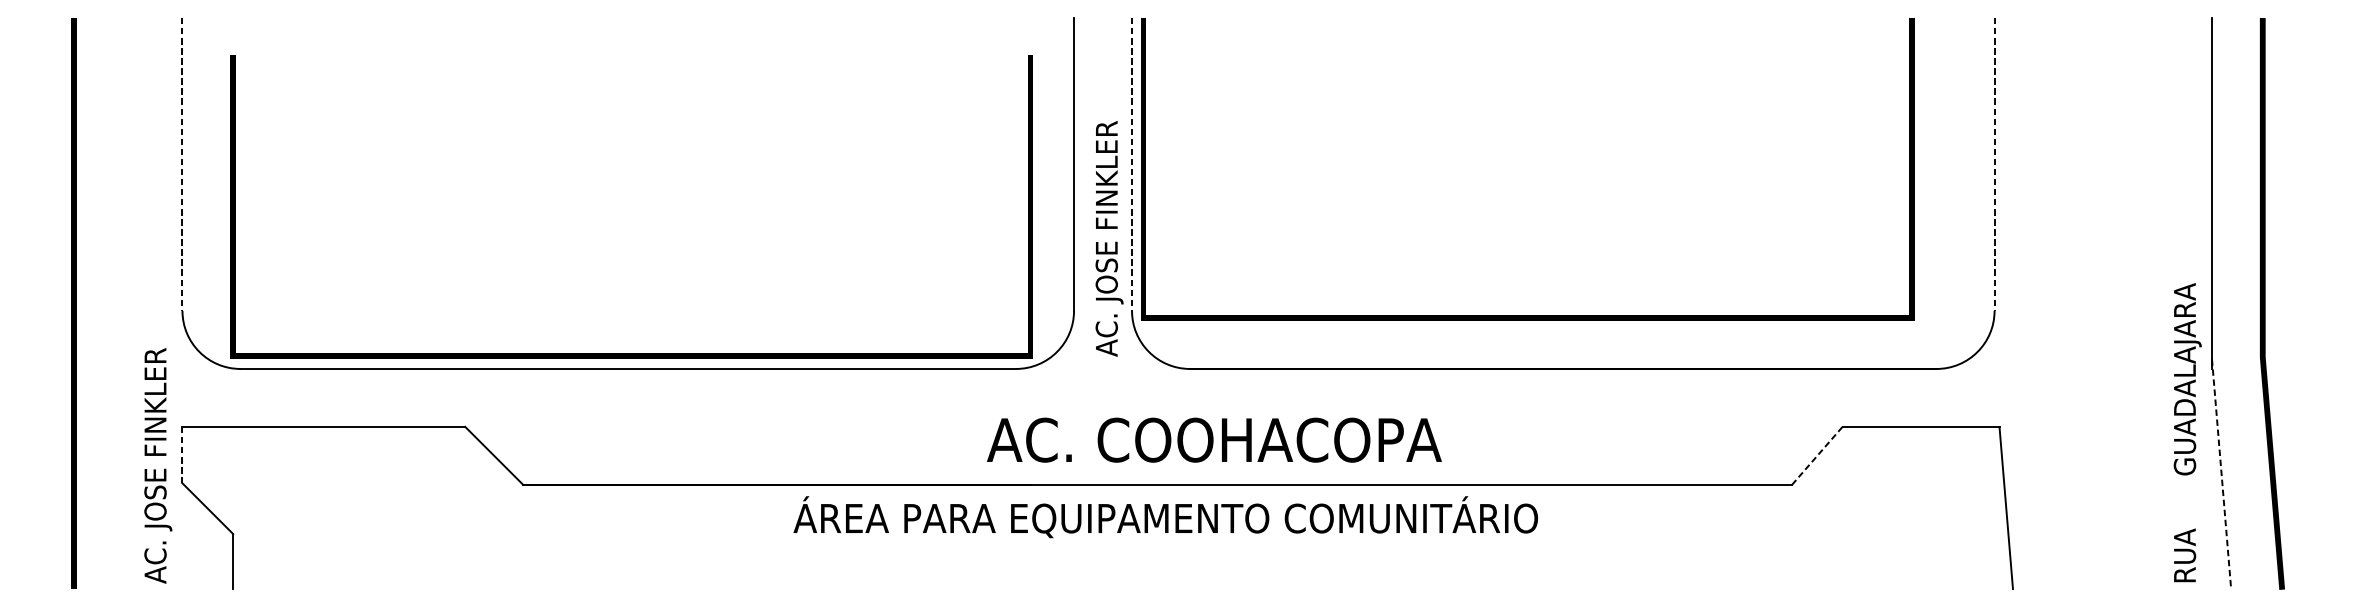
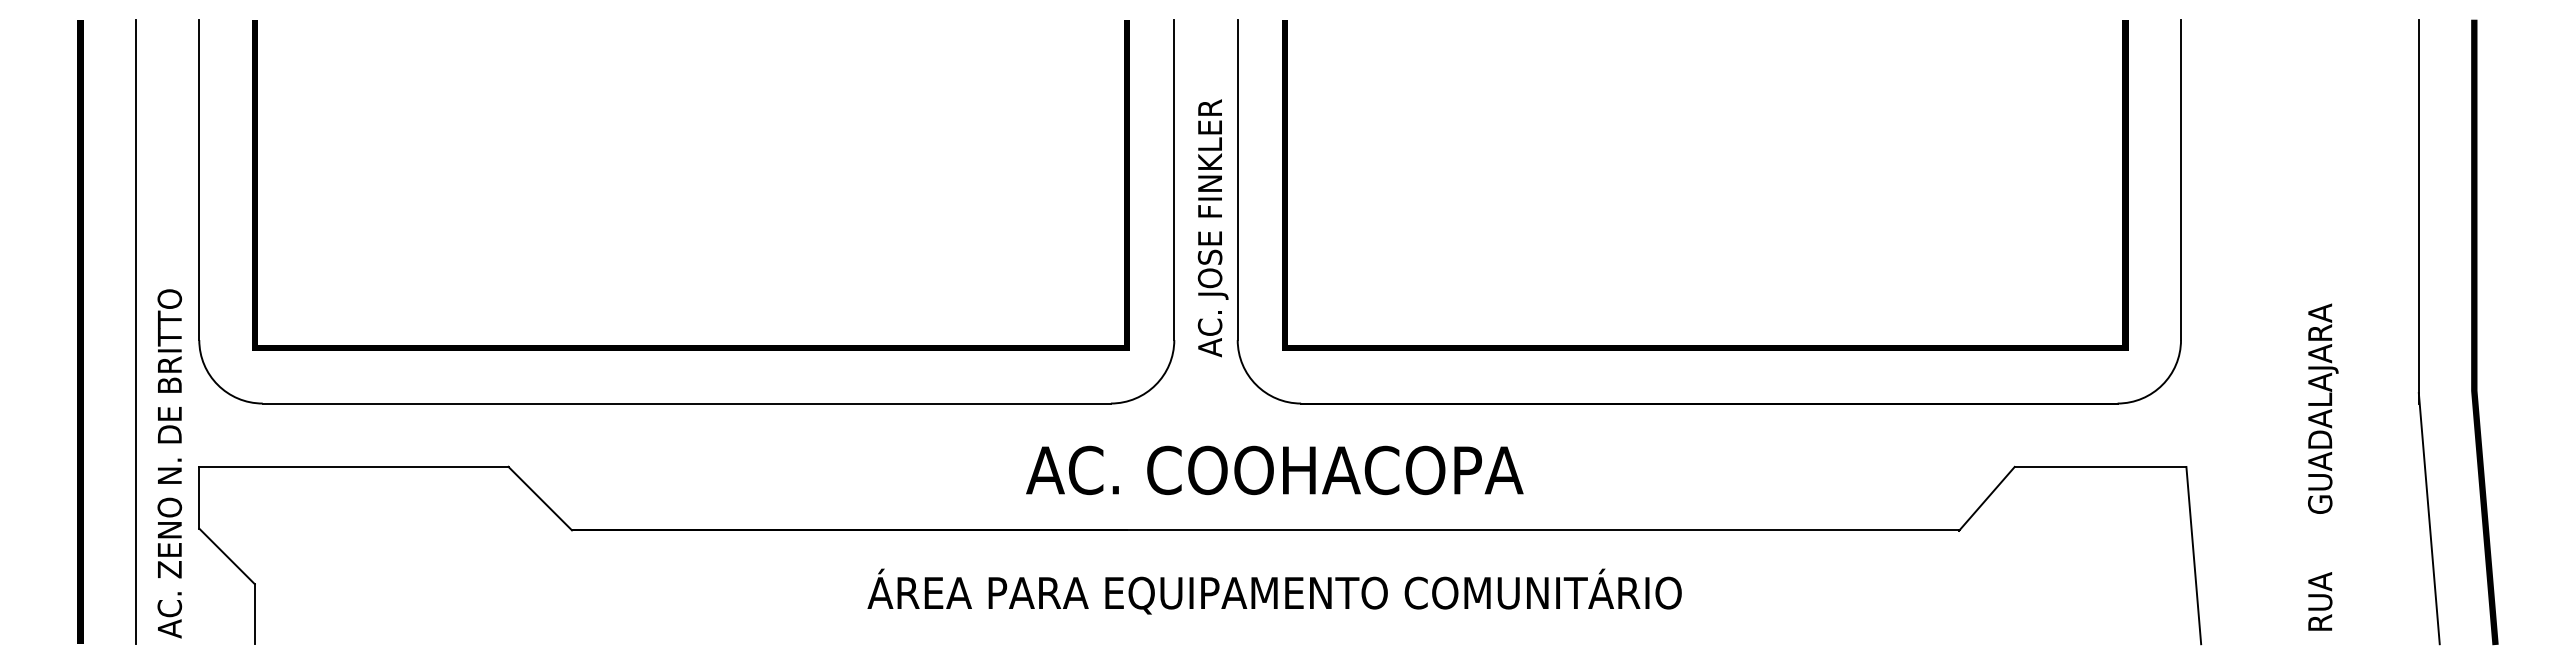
line: (182, 165) -> (199, 180), dashed -> solid
line: (1131, 165) -> (1237, 180), dashed -> solid
line: (1995, 165) -> (2181, 180), dashed -> solid
text: (1108, 239) -> (1212, 228), moved
line: (124, 303) -> (135, 331), added
line: (1527, 315) -> (1705, 345), moved
line: (631, 353) -> (690, 345), moved
text: (157, 398) -> (172, 435), AC. JOSE FINKLER -> AC. ZENO N. DE BRITTO
text: (2187, 432) -> (2323, 466), moved
text: (1214, 440) -> (1274, 470), moved
line: (182, 454) -> (199, 497), dashed -> solid
line: (1816, 456) -> (1986, 499), dashed -> solid
line: (2221, 474) -> (2429, 518), dashed -> solid
text: (1165, 517) -> (1274, 591), moved

